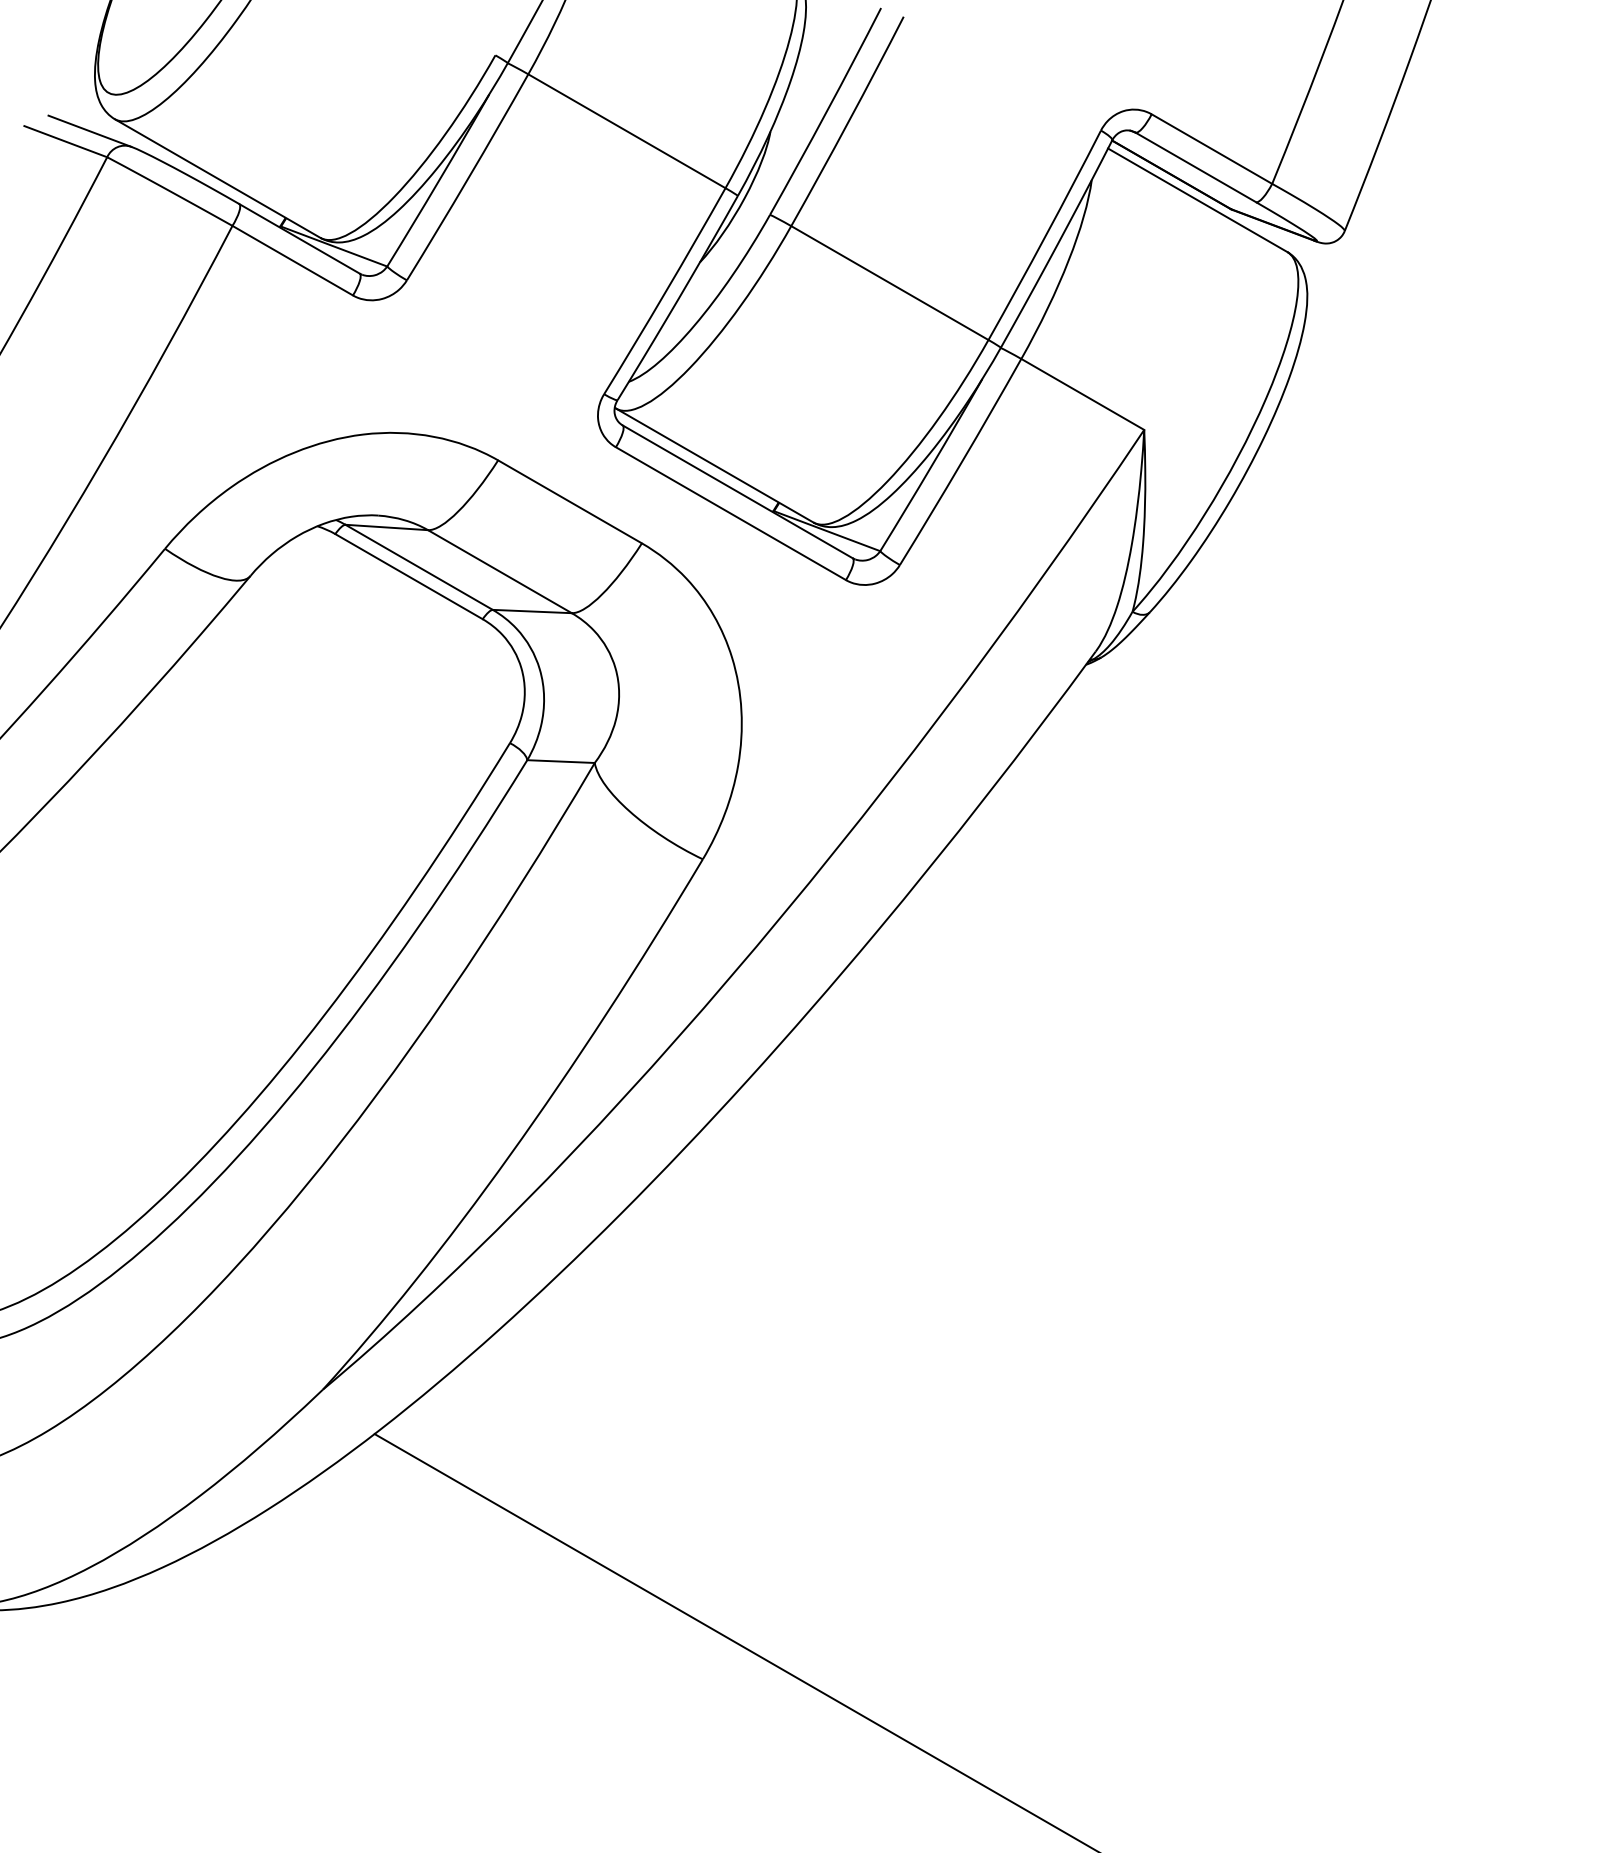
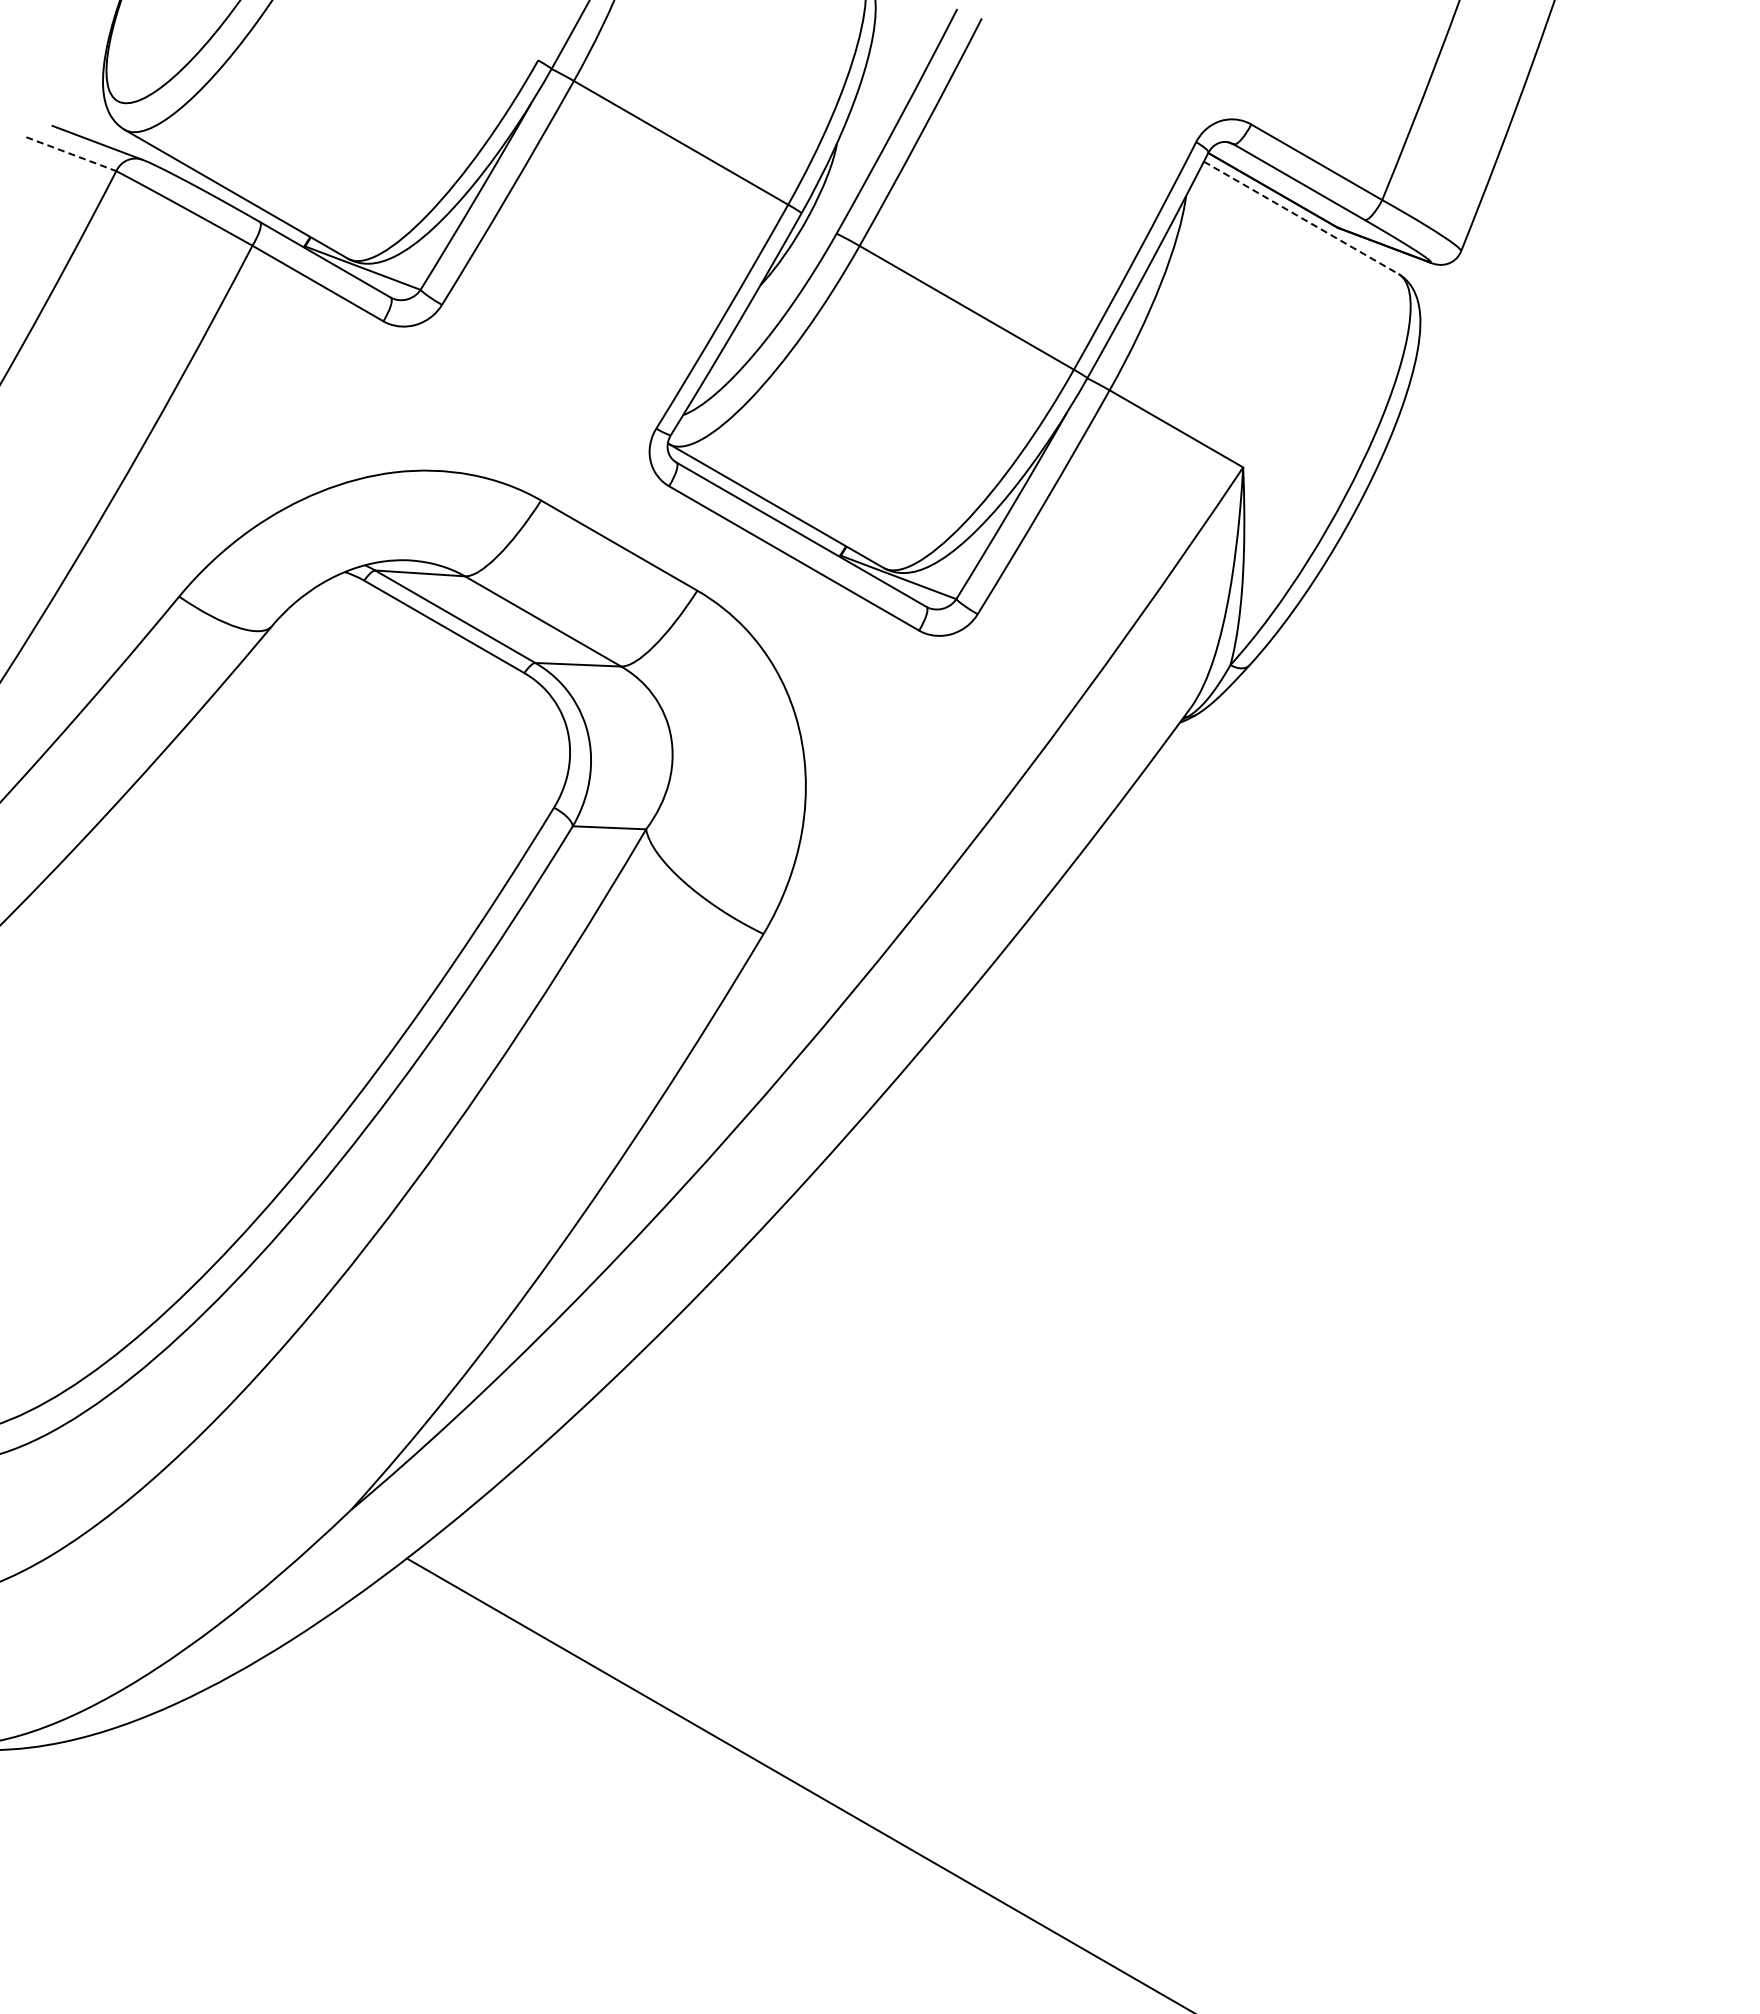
line: (65, 141) -> (71, 154), solid -> dashed
line: (1197, 200) -> (1301, 218), solid -> dashed

